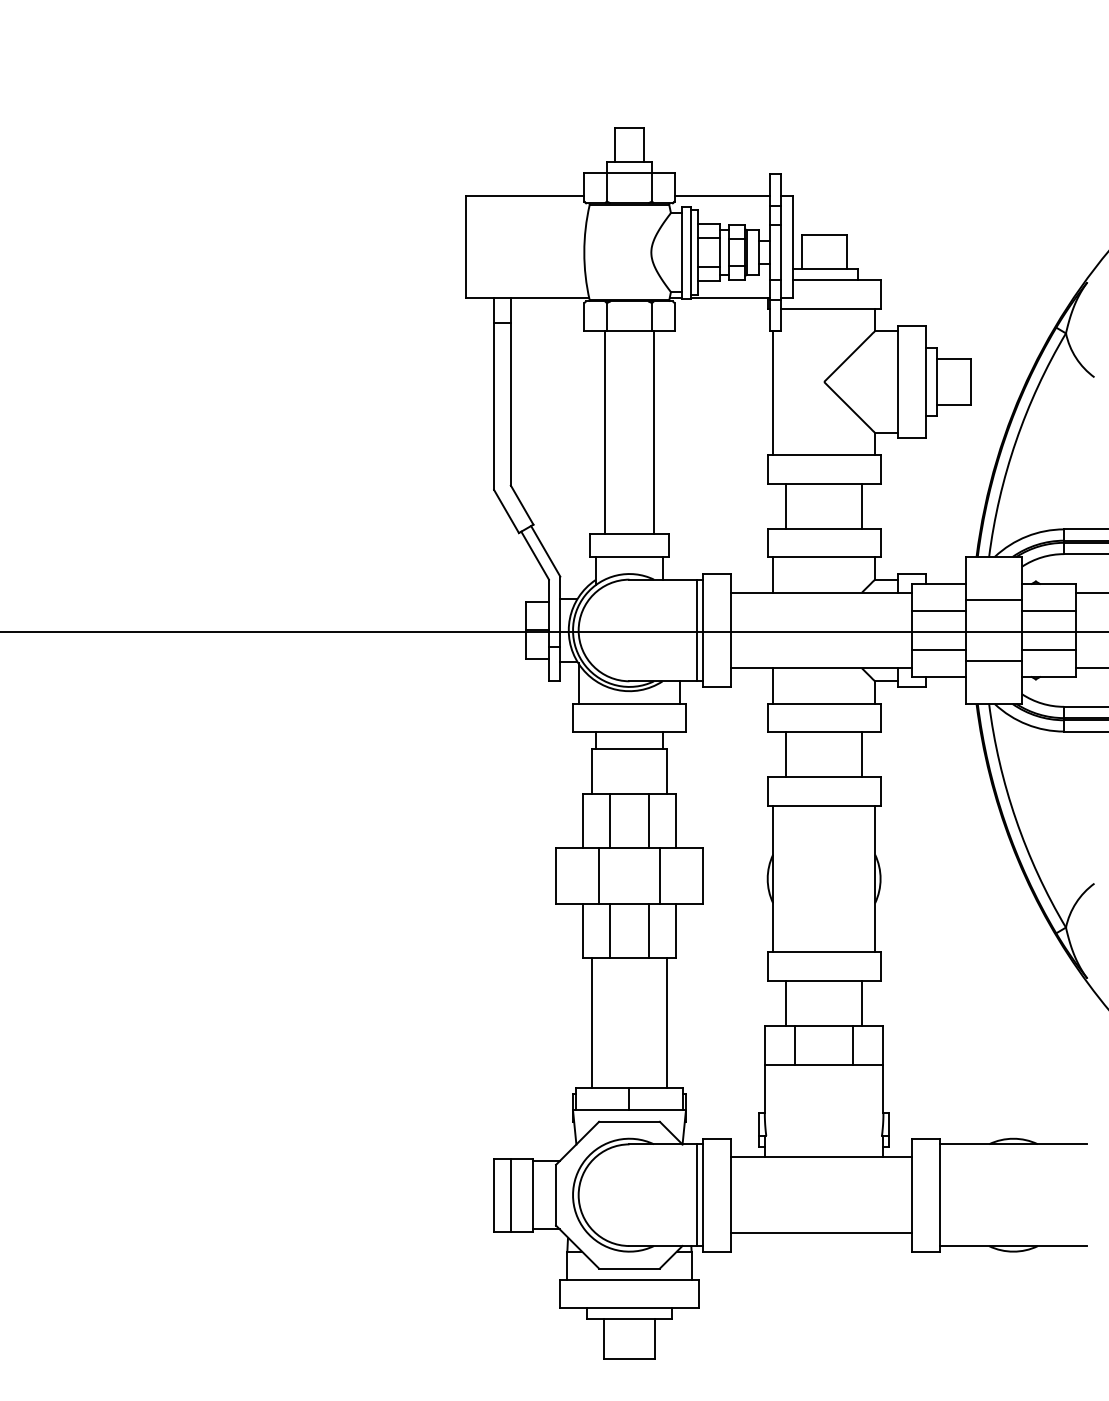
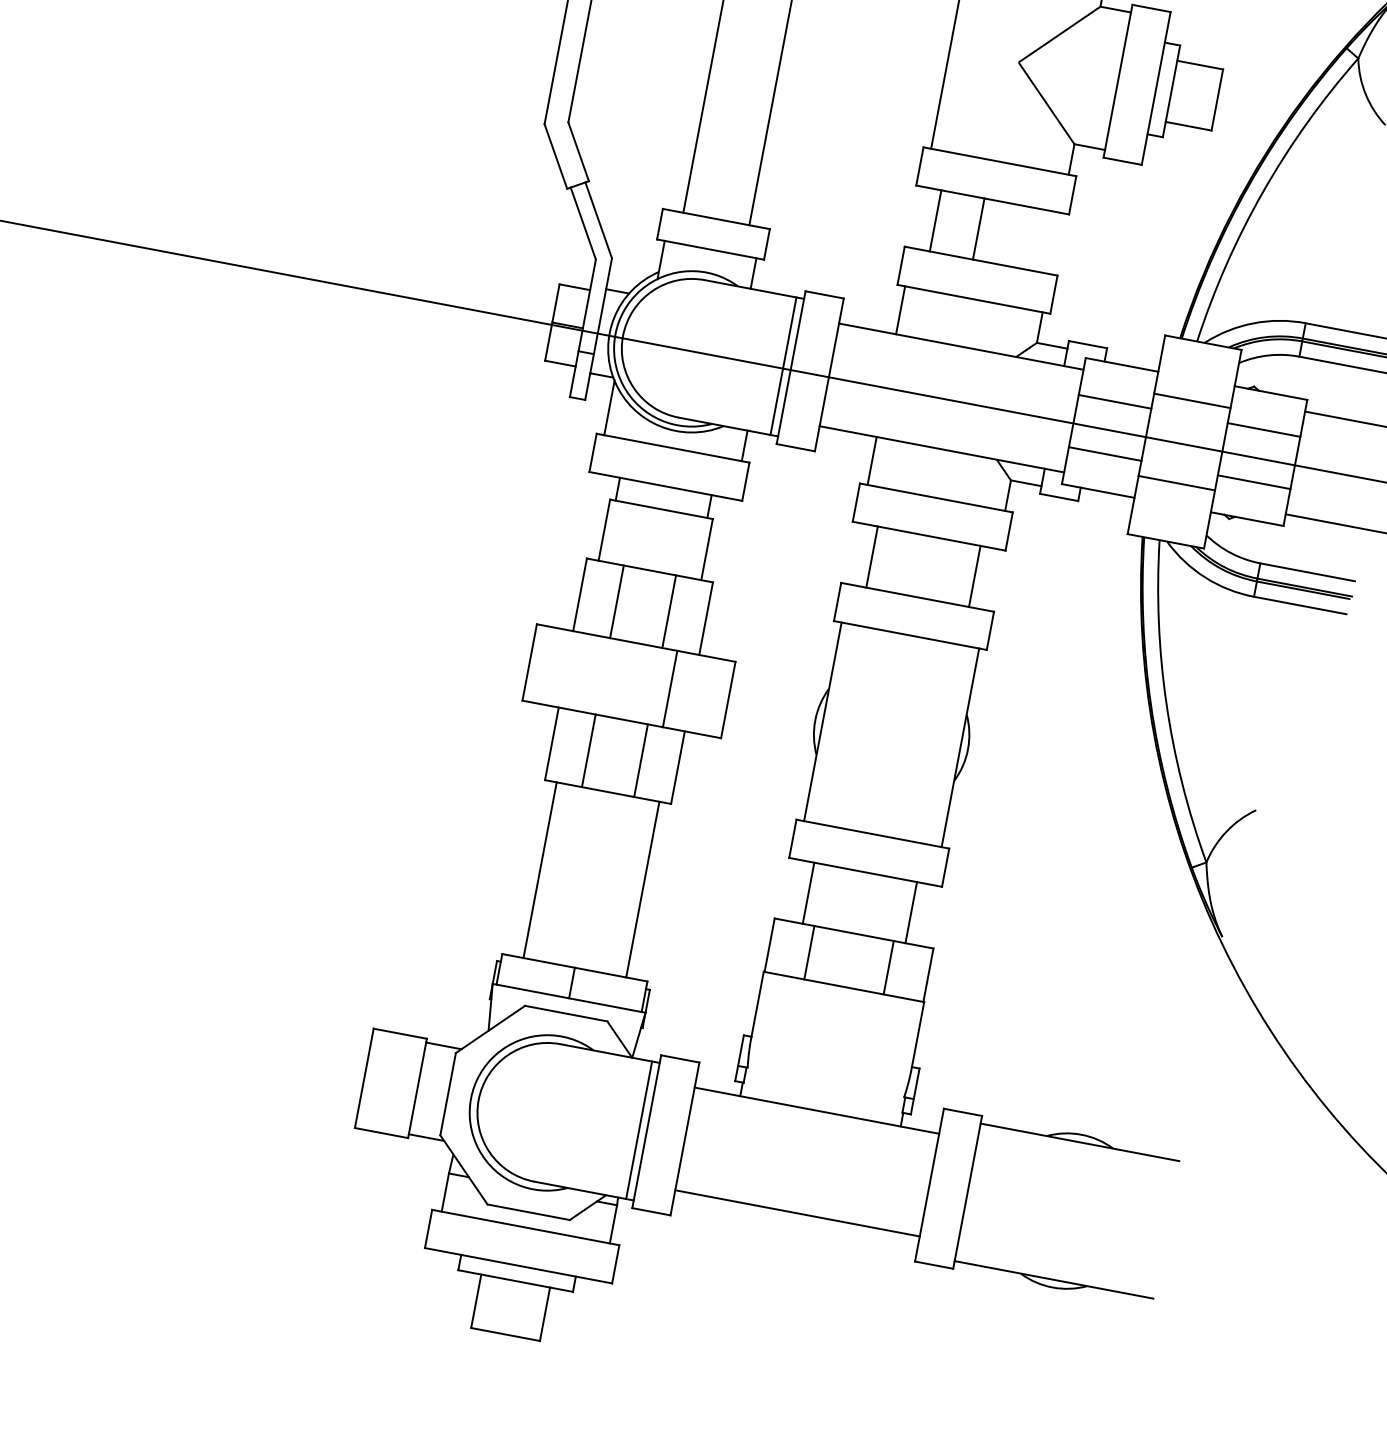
line: (862, 505) -> (979, 228), moved
line: (599, 875) -> (588, 672), removed
line: (510, 1194) -> (386, 1081), removed

